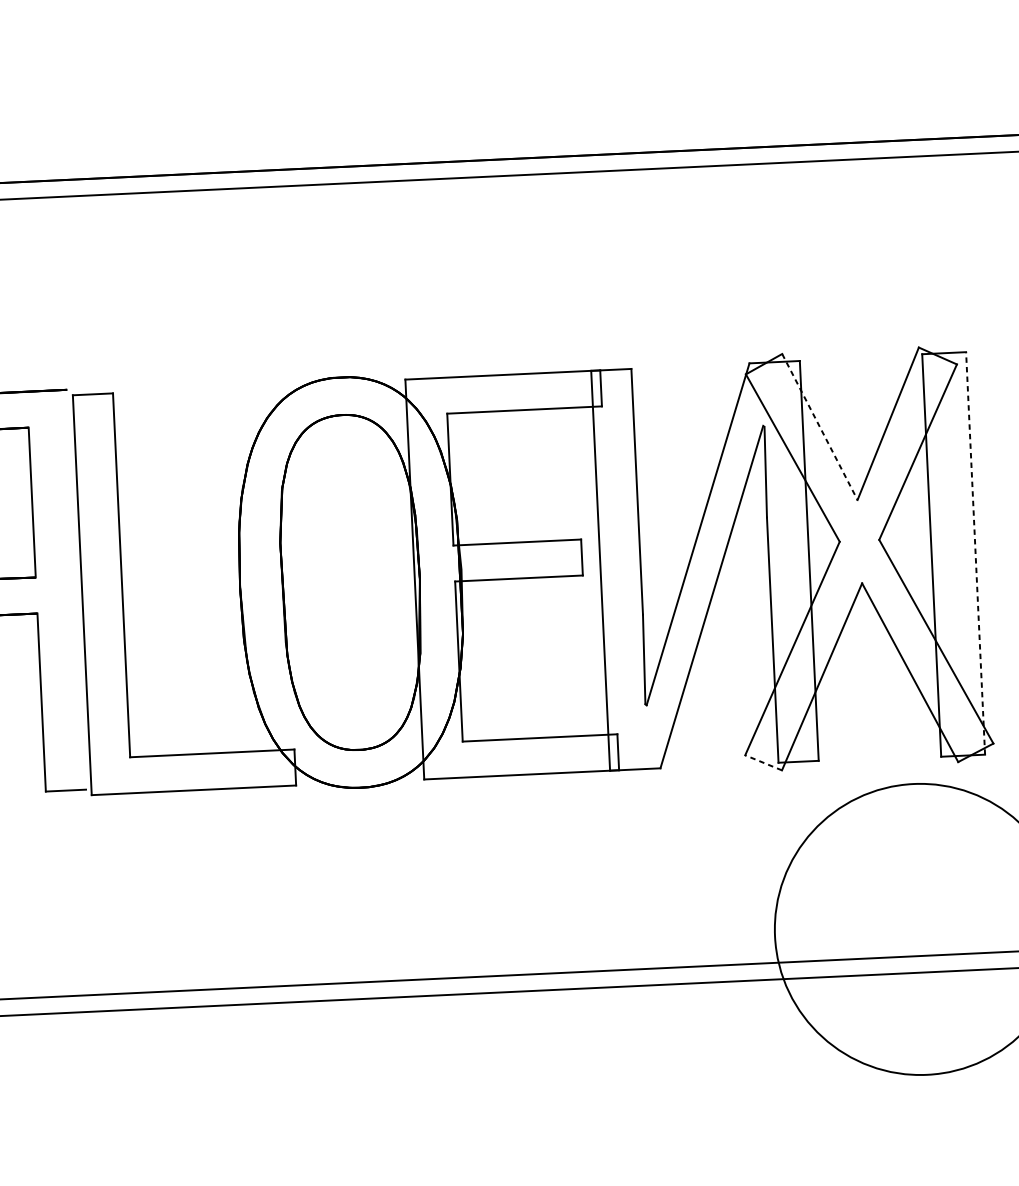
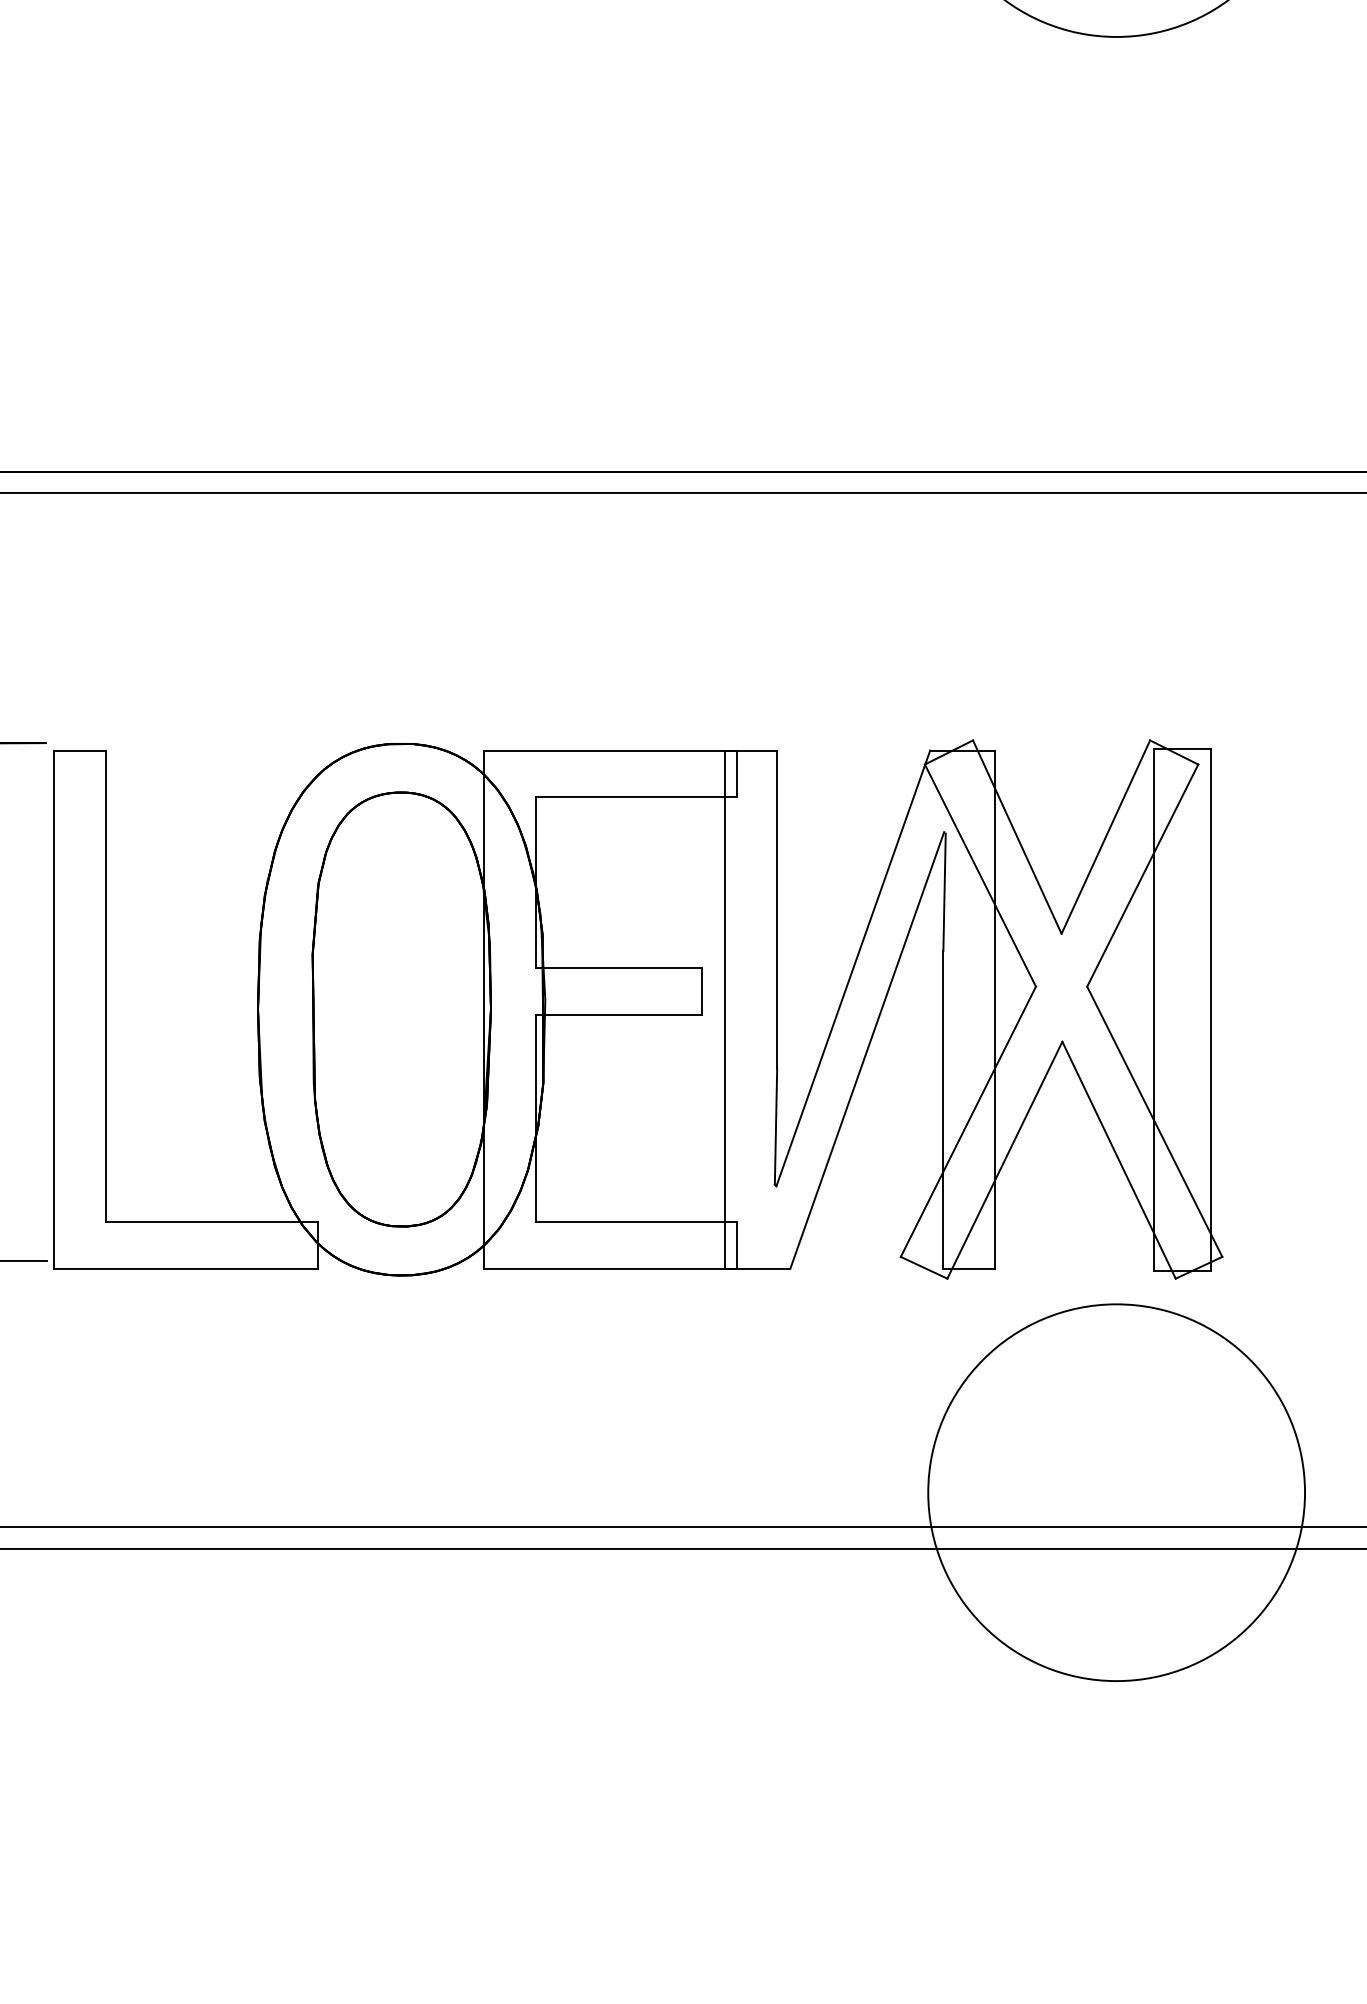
line: (820, 427) -> (1017, 837), dashed -> solid
line: (975, 553) -> (1210, 1010), dashed -> solid
line: (763, 762) -> (924, 1267), dashed -> solid

